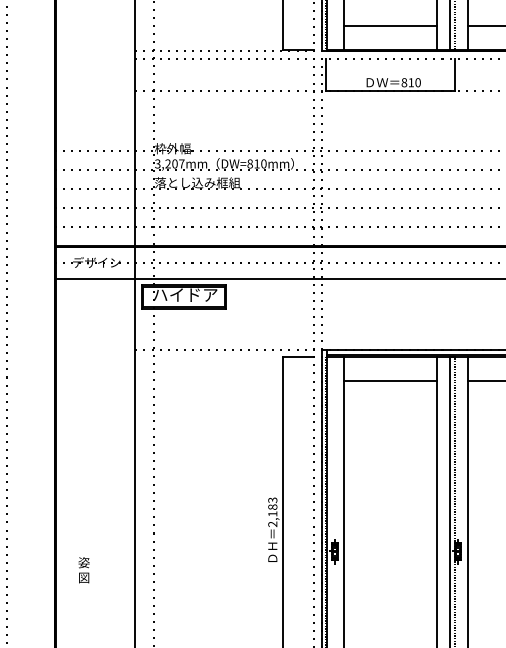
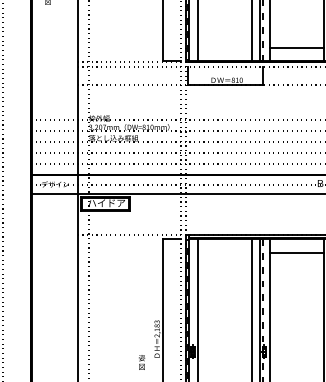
line: (390, 25) -> (225, 47), removed
line: (390, 380) -> (225, 252), removed
text: (84, 570) -> (142, 362), moved

